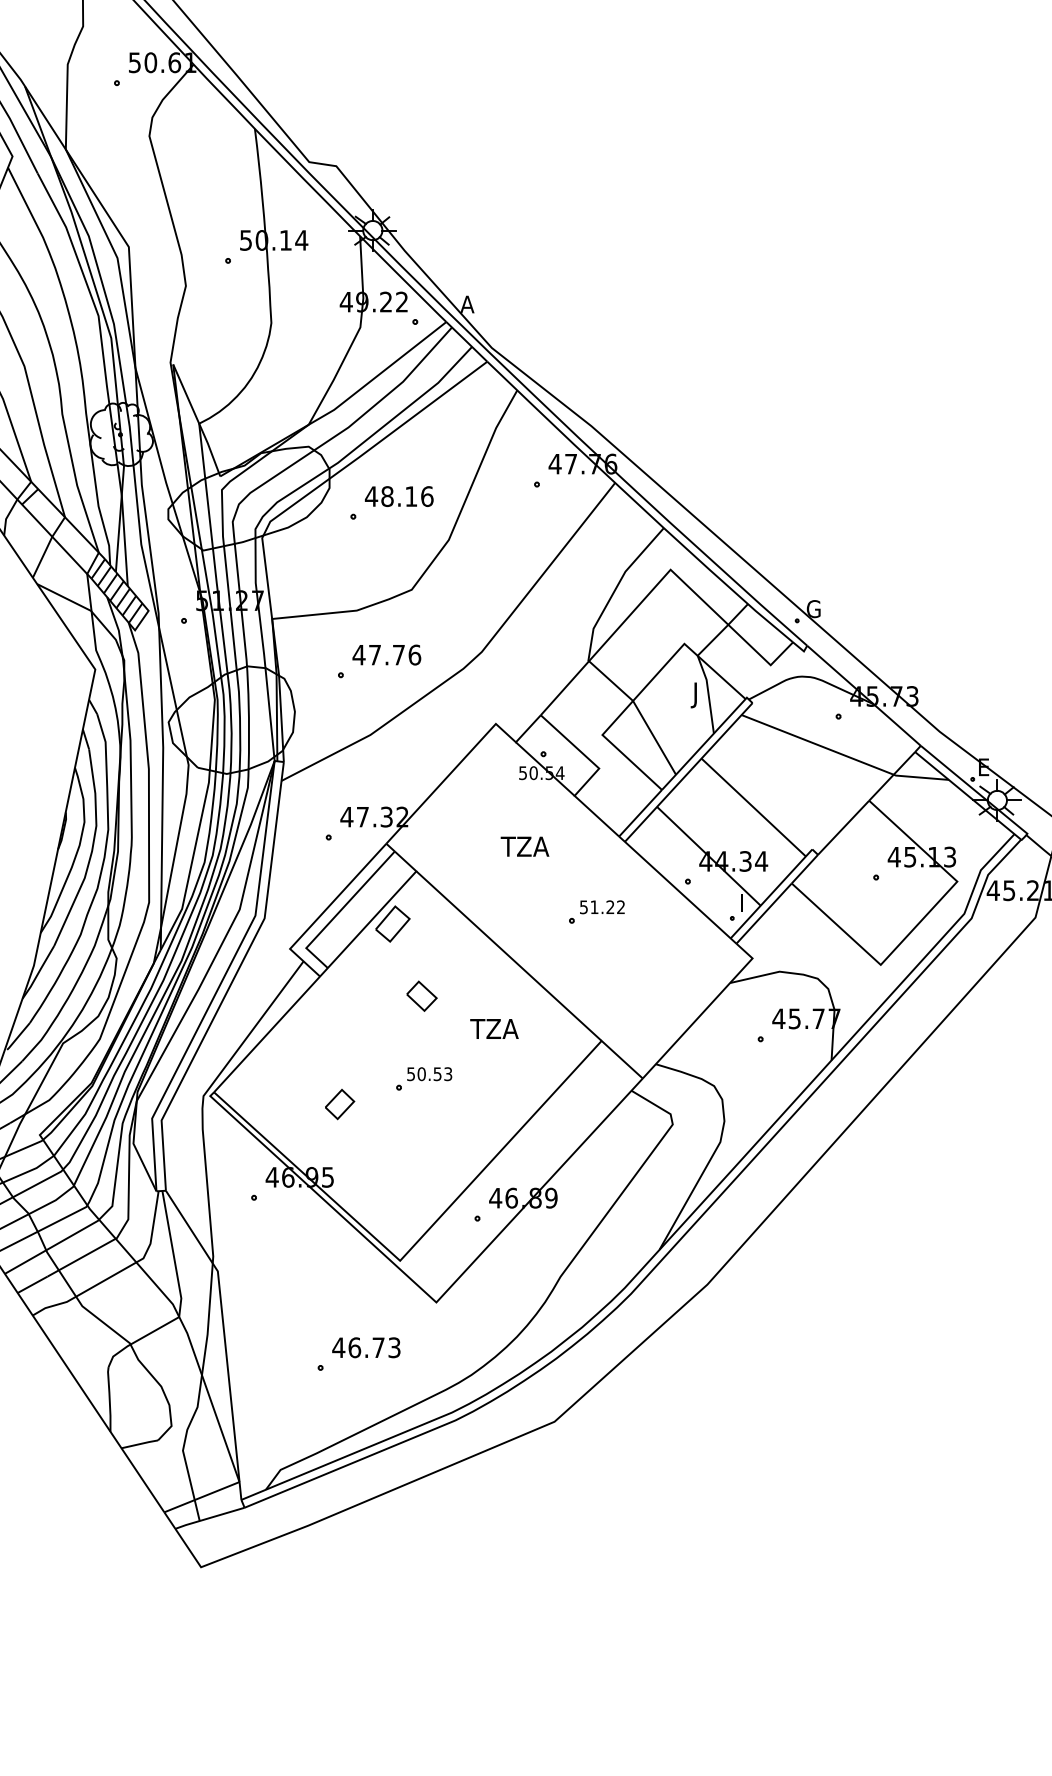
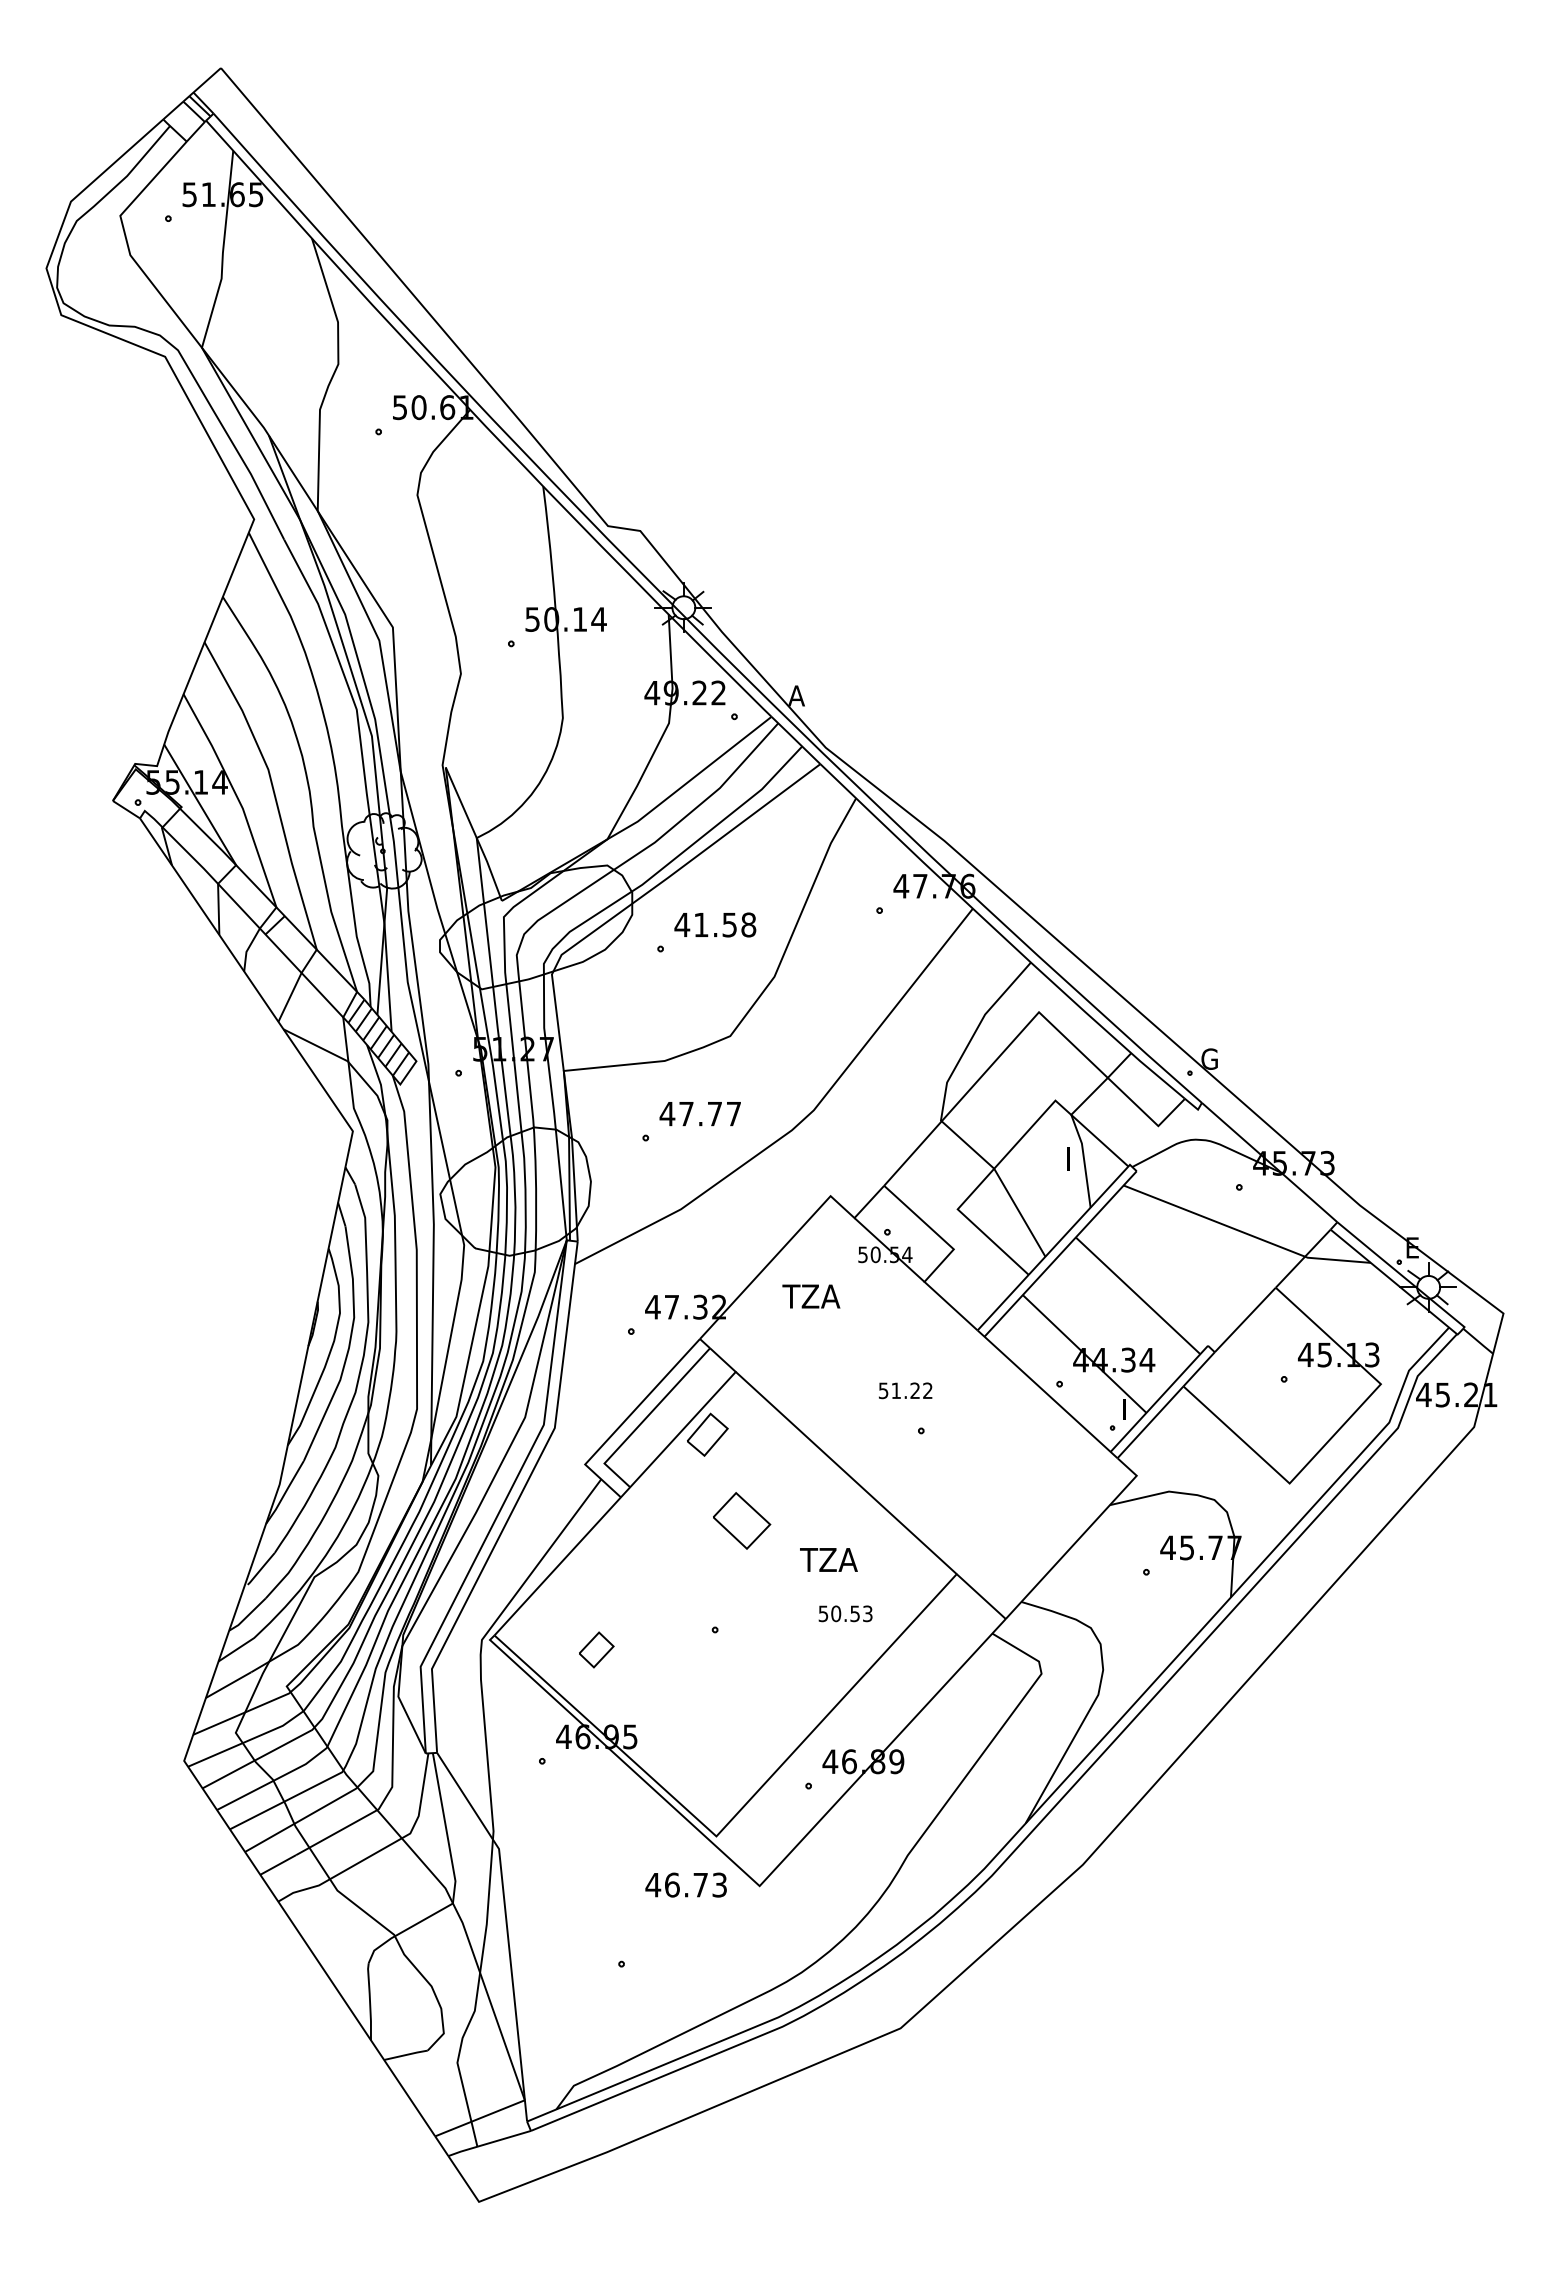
text: (407, 496) -> (725, 924), 48.16 -> 41.58
text: (414, 654) -> (733, 1113), 47.76 -> 47.77
text: (693, 694) -> (1066, 1161), J -> I
text: (525, 846) -> (811, 1296), moved
text: (602, 907) -> (905, 1390), moved
part: (422, 995) -> (742, 1520), size x1.6
text: (429, 1073) -> (845, 1613), moved
part: (339, 1104) -> (596, 1649), moved
text: (365, 1347) -> (685, 1884), moved

